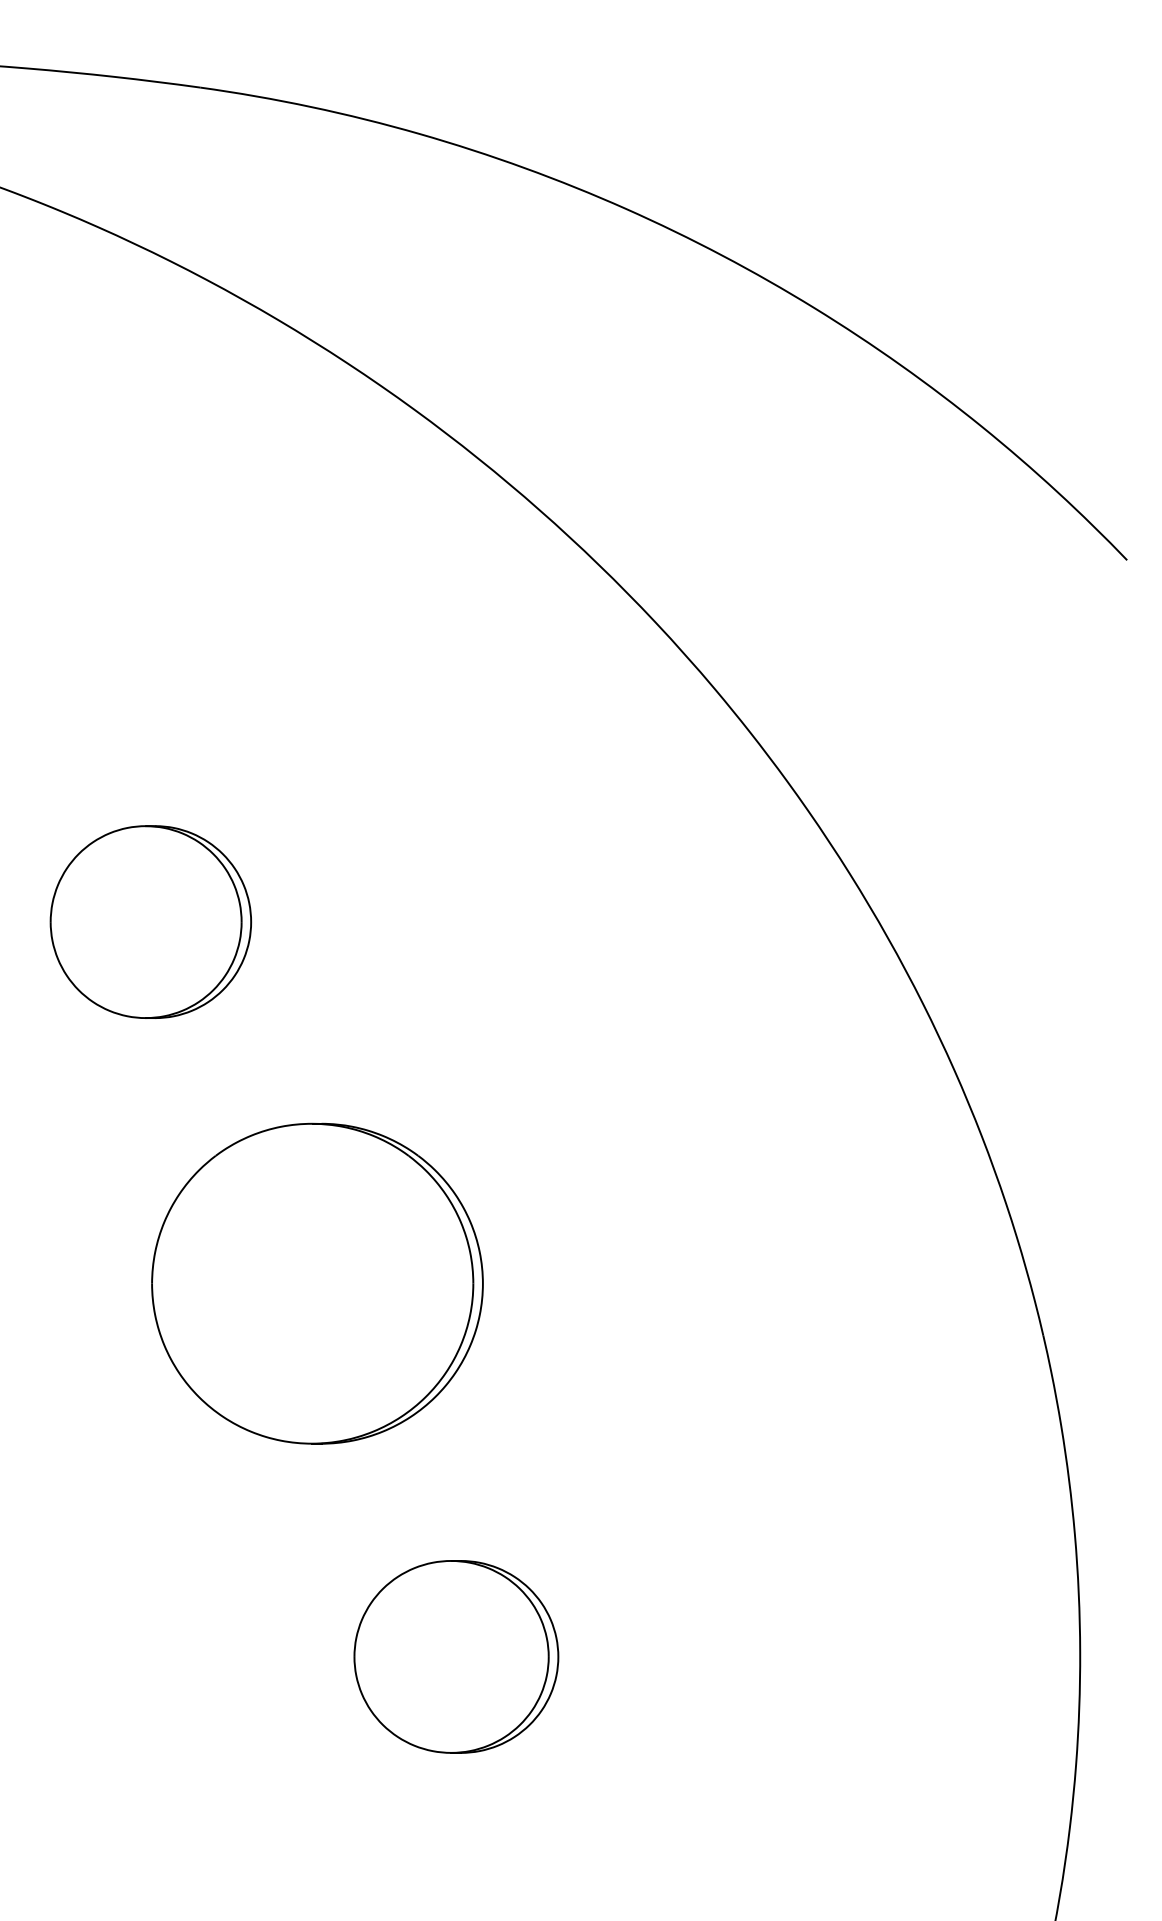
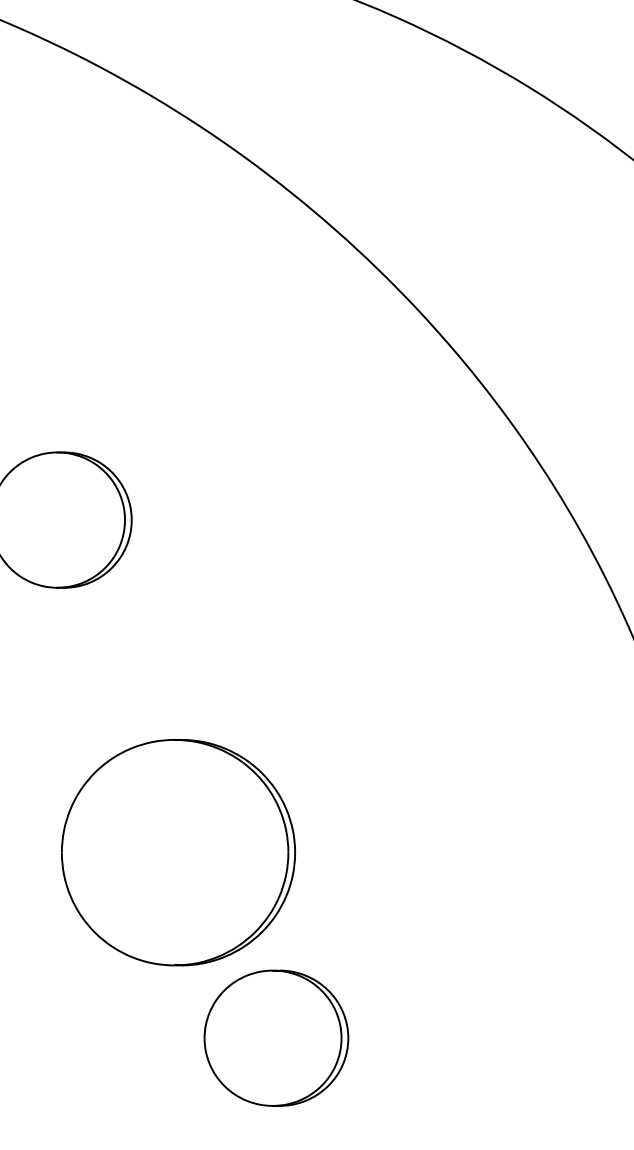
part: (317, 1283) -> (178, 852), moved

